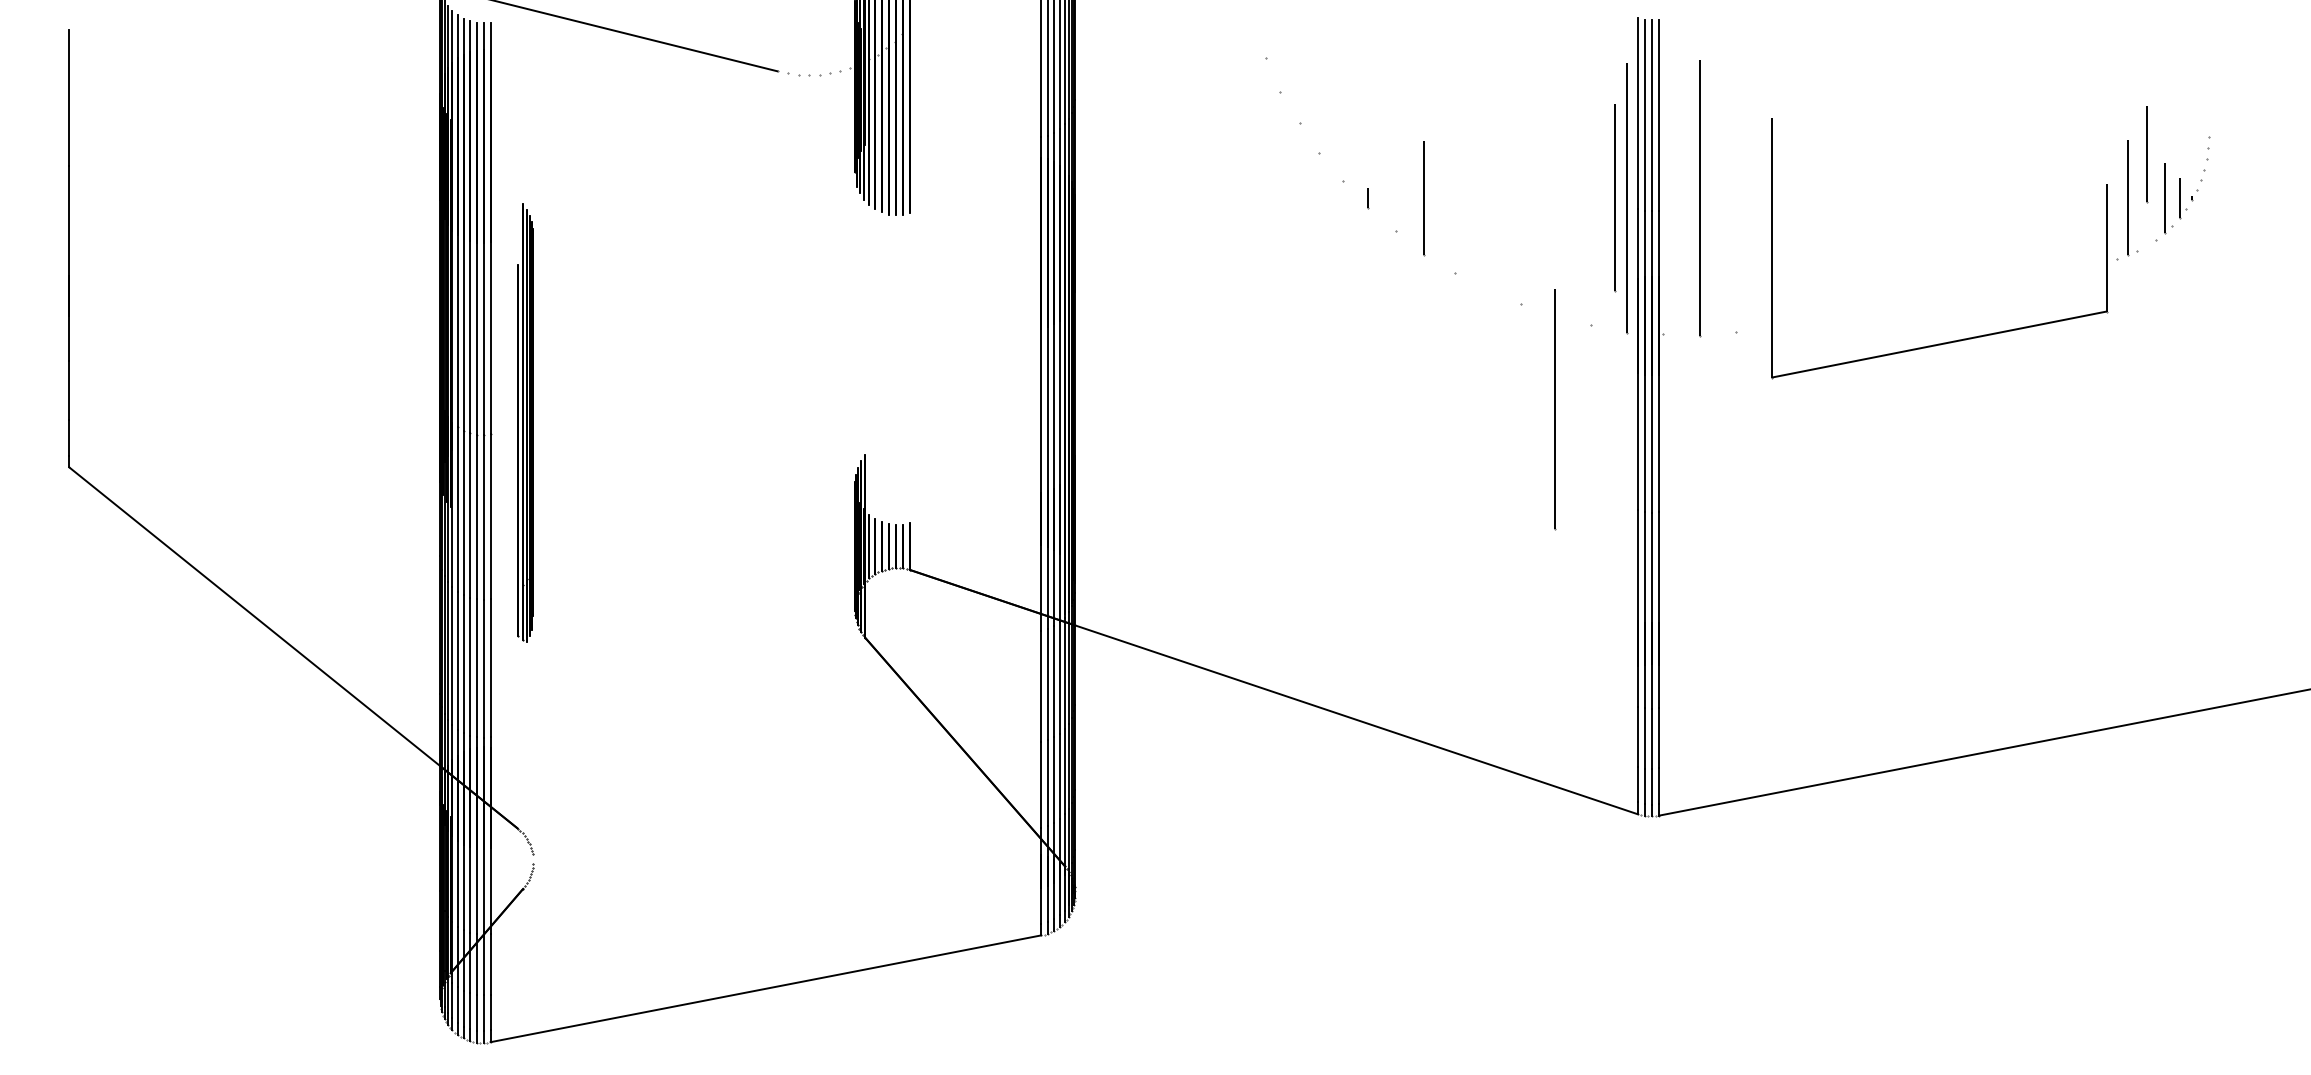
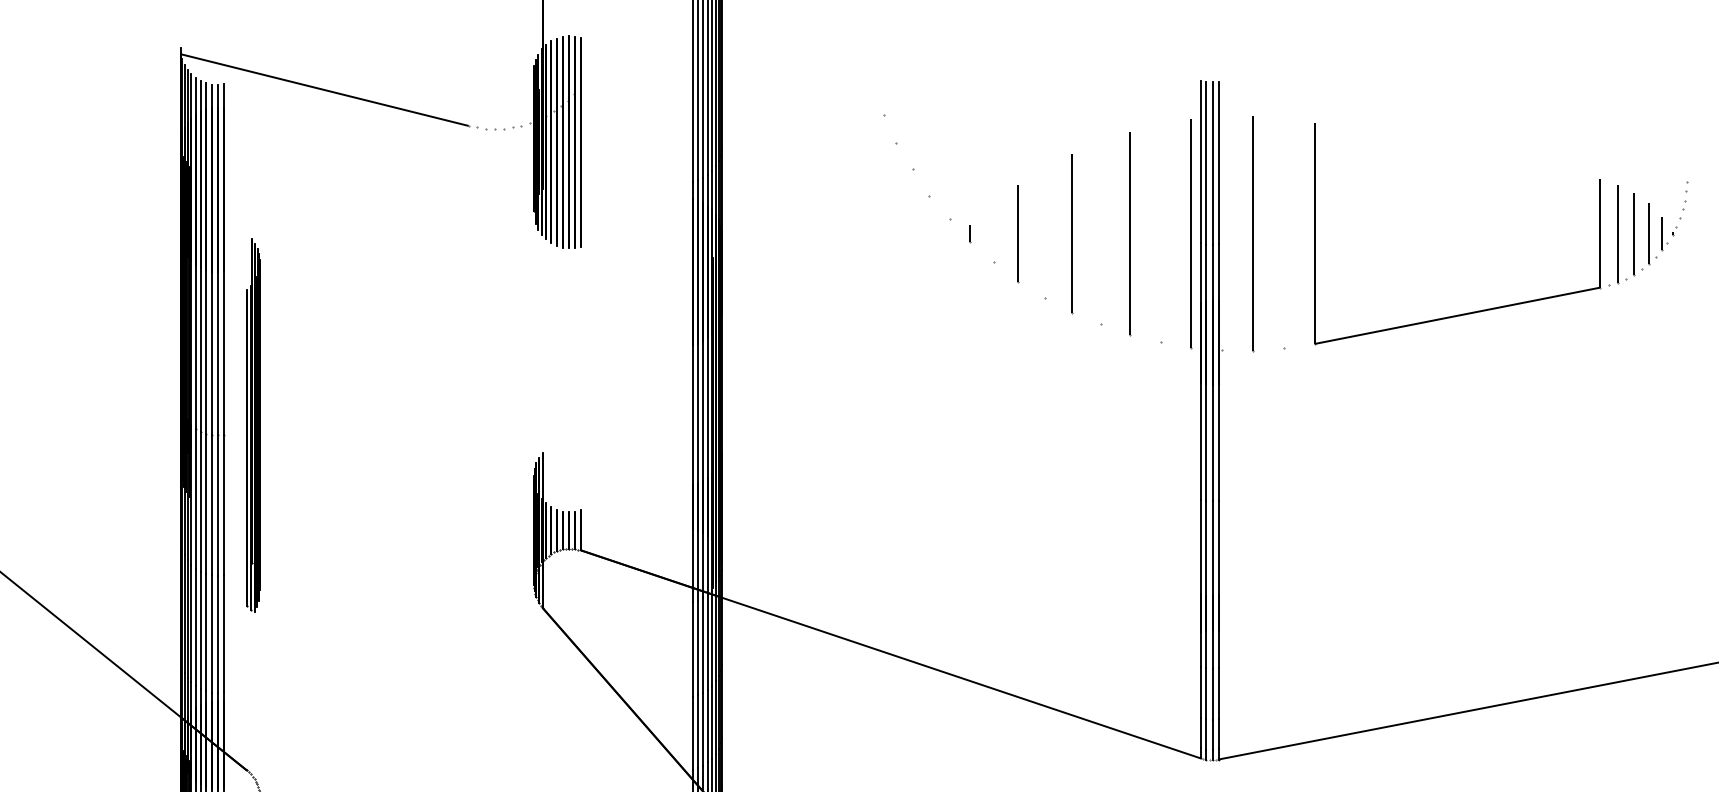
line: (2147, 154) -> (1634, 234), moved
line: (1615, 198) -> (1072, 234), moved
part: (1958, 339) -> (1473, 311), moved
line: (1555, 409) -> (1130, 234), moved

